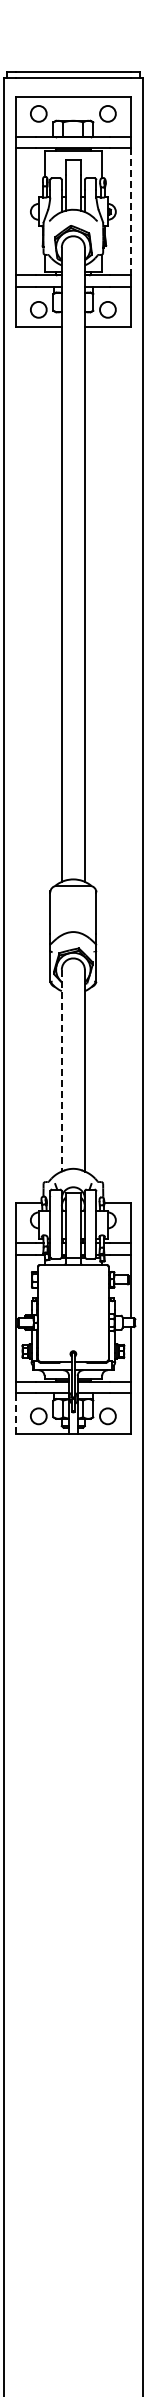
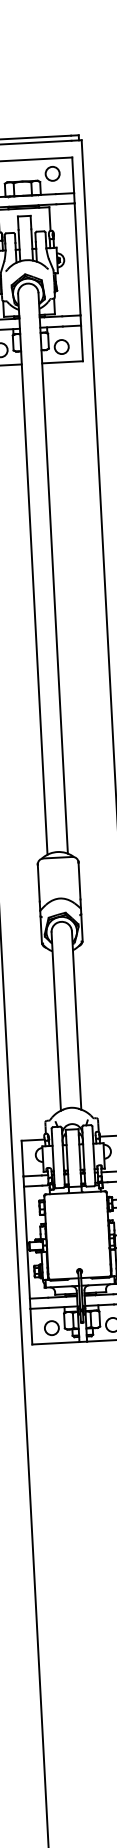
line: (130, 212) -> (77, 259), dashed -> solid
line: (61, 1070) -> (55, 1021), dashed -> solid
line: (15, 1412) -> (31, 1325), dashed -> solid

